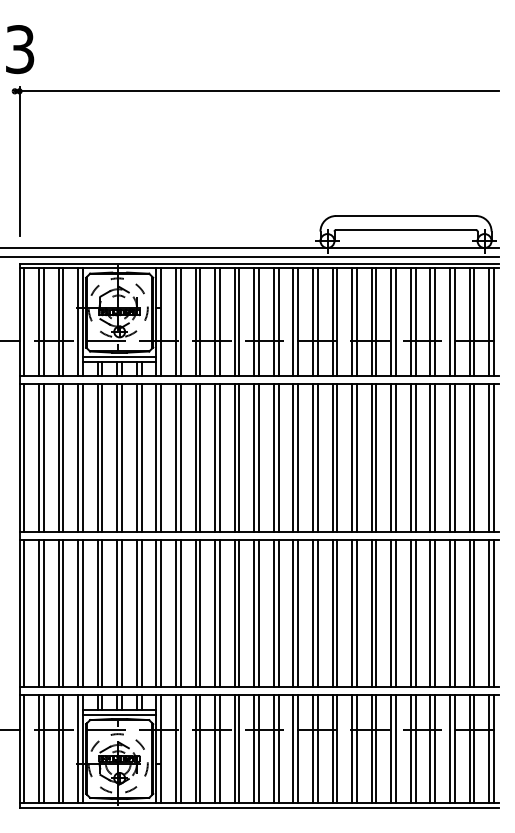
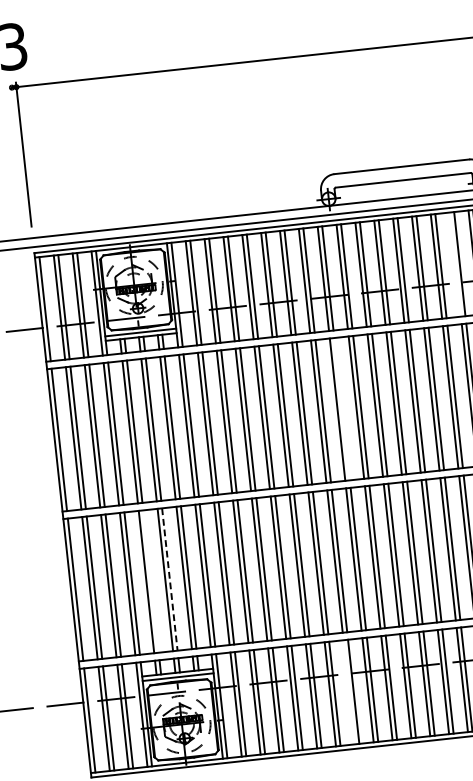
line: (450, 322) -> (455, 264), removed
line: (317, 457) -> (341, 408), removed
line: (102, 613) -> (151, 581), removed
line: (122, 613) -> (170, 579), solid -> dashed
line: (293, 749) -> (349, 692), removed

